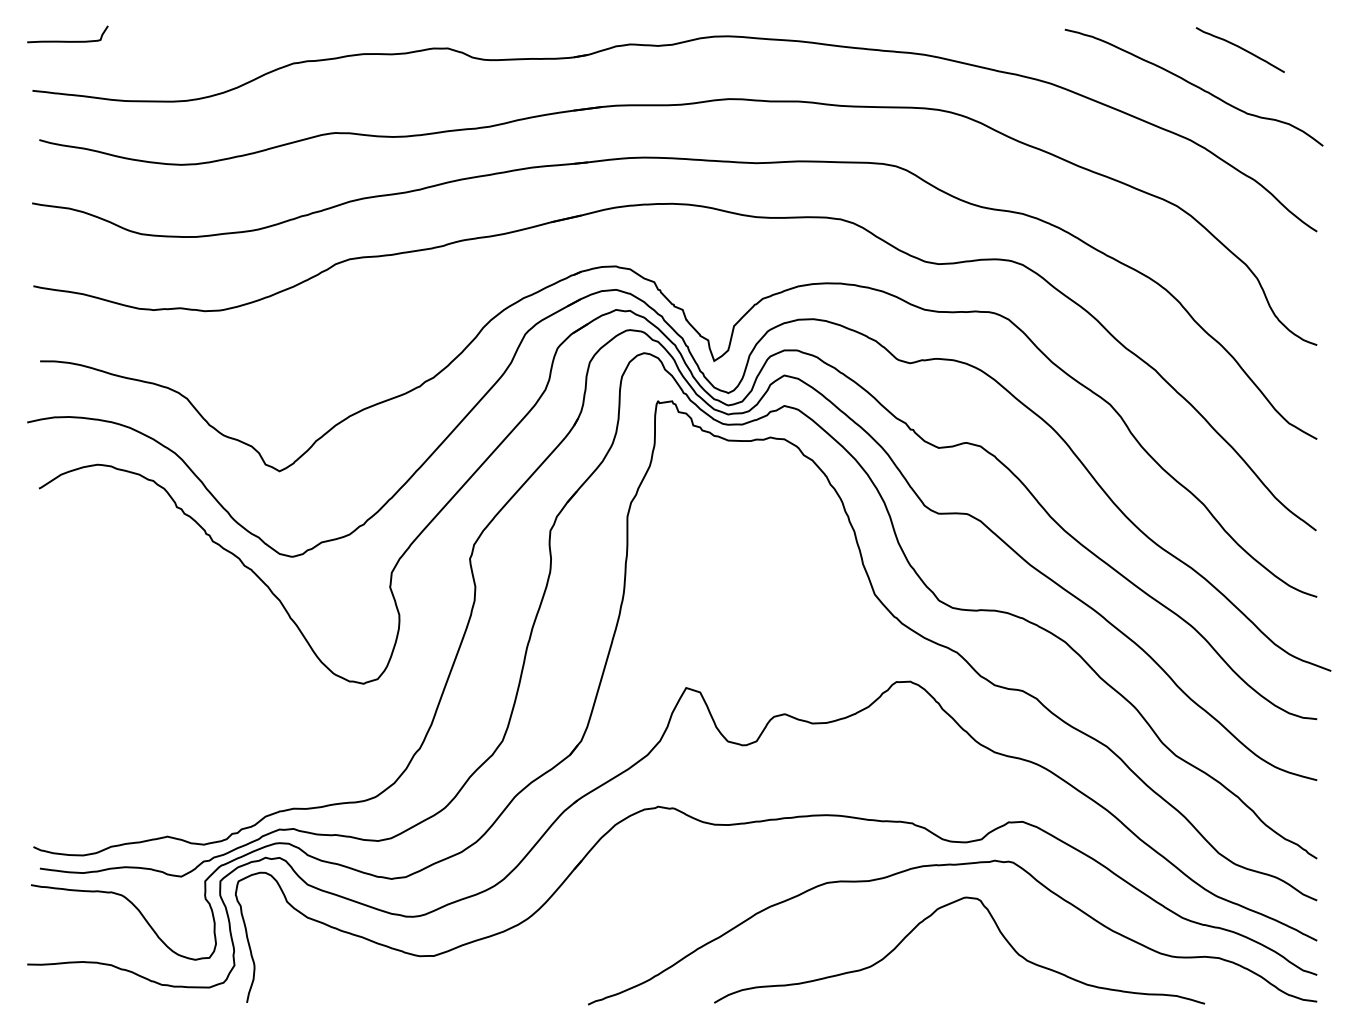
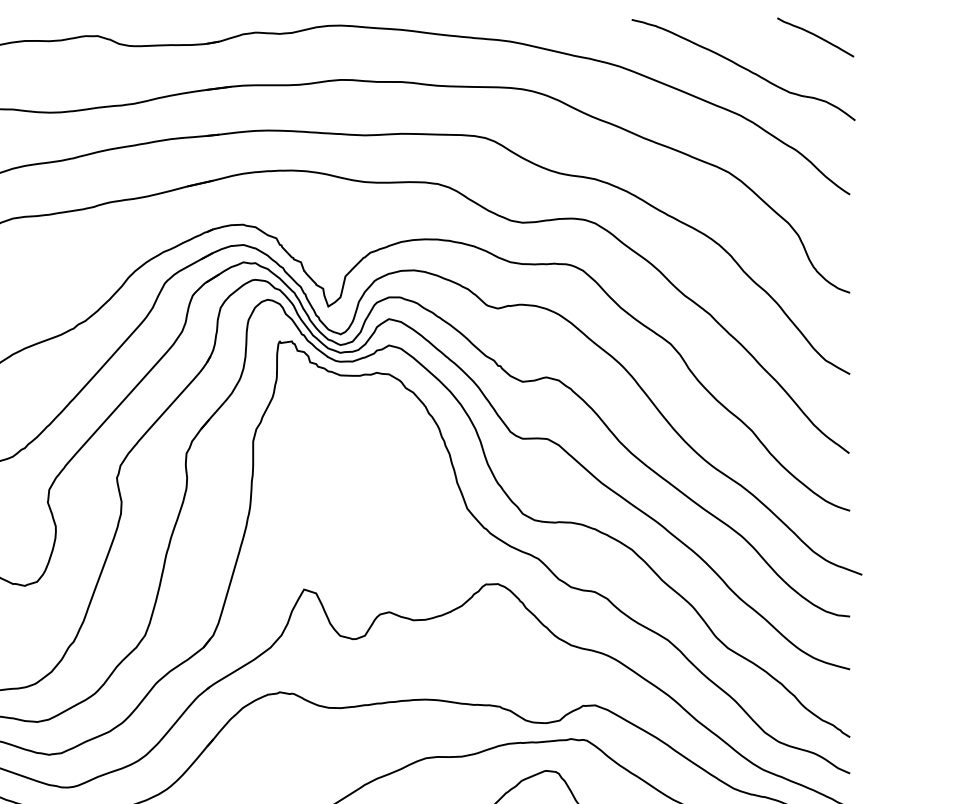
curve: (1239, 48) -> (814, 36), moved

